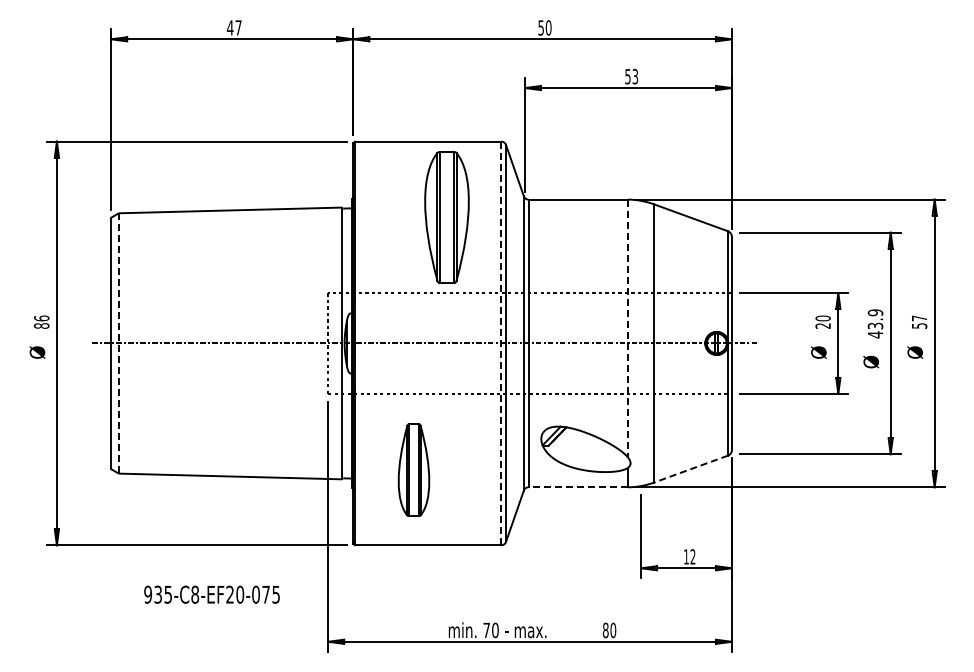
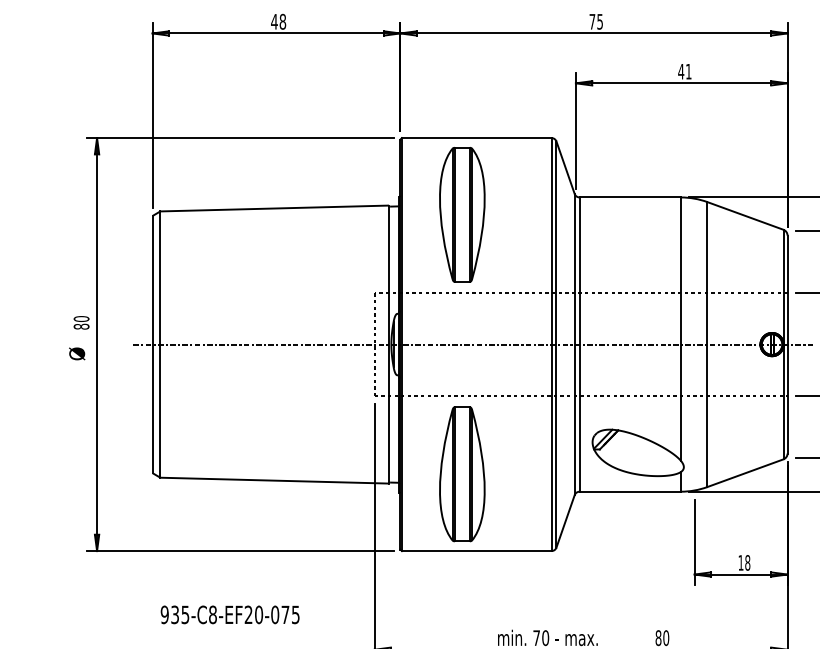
text: (238, 27) -> (282, 21), 47 -> 48
text: (544, 27) -> (595, 21), 50 -> 75
text: (631, 76) -> (684, 71), 53 -> 41
part: (446, 217) -> (461, 214), moved
text: (41, 318) -> (81, 319), 86 -> 80
line: (627, 328) -> (680, 329), dashed -> solid
line: (118, 343) -> (160, 344), dashed -> solid
line: (501, 343) -> (551, 344), dashed -> solid
part: (413, 469) -> (461, 473), size x1.43
line: (690, 469) -> (745, 473), dashed -> solid
line: (578, 487) -> (630, 491), dashed -> solid
text: (692, 556) -> (747, 562), 12 -> 18
text: (211, 594) -> (229, 614), moved

